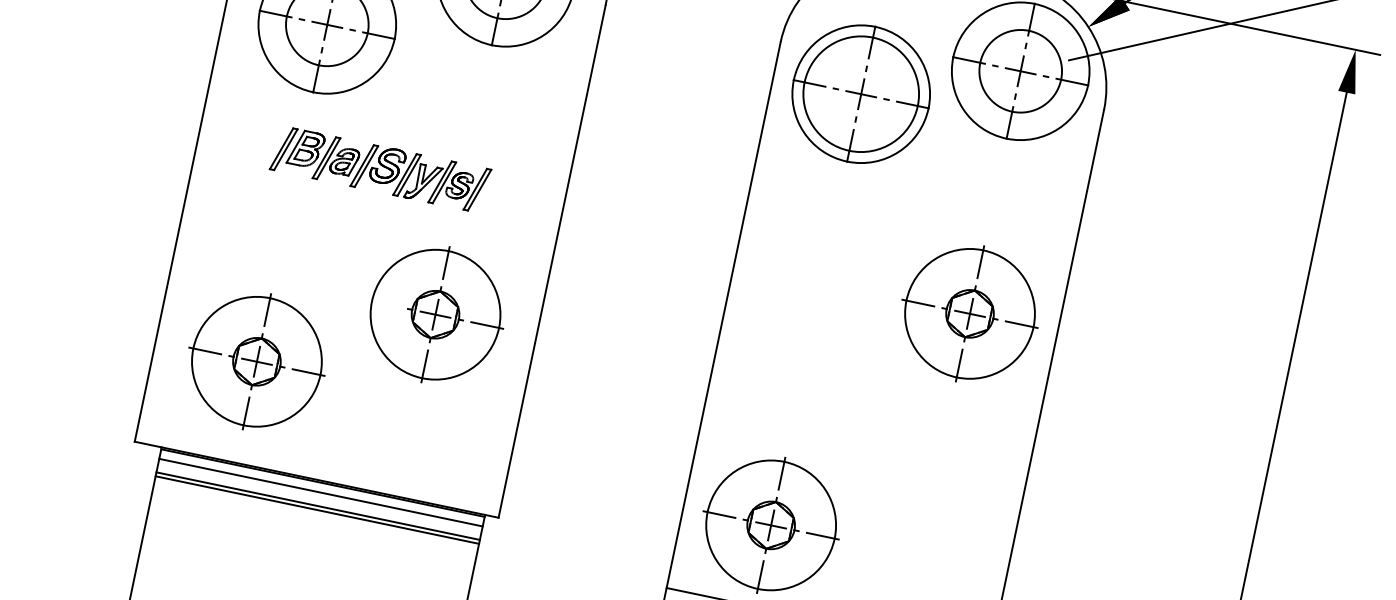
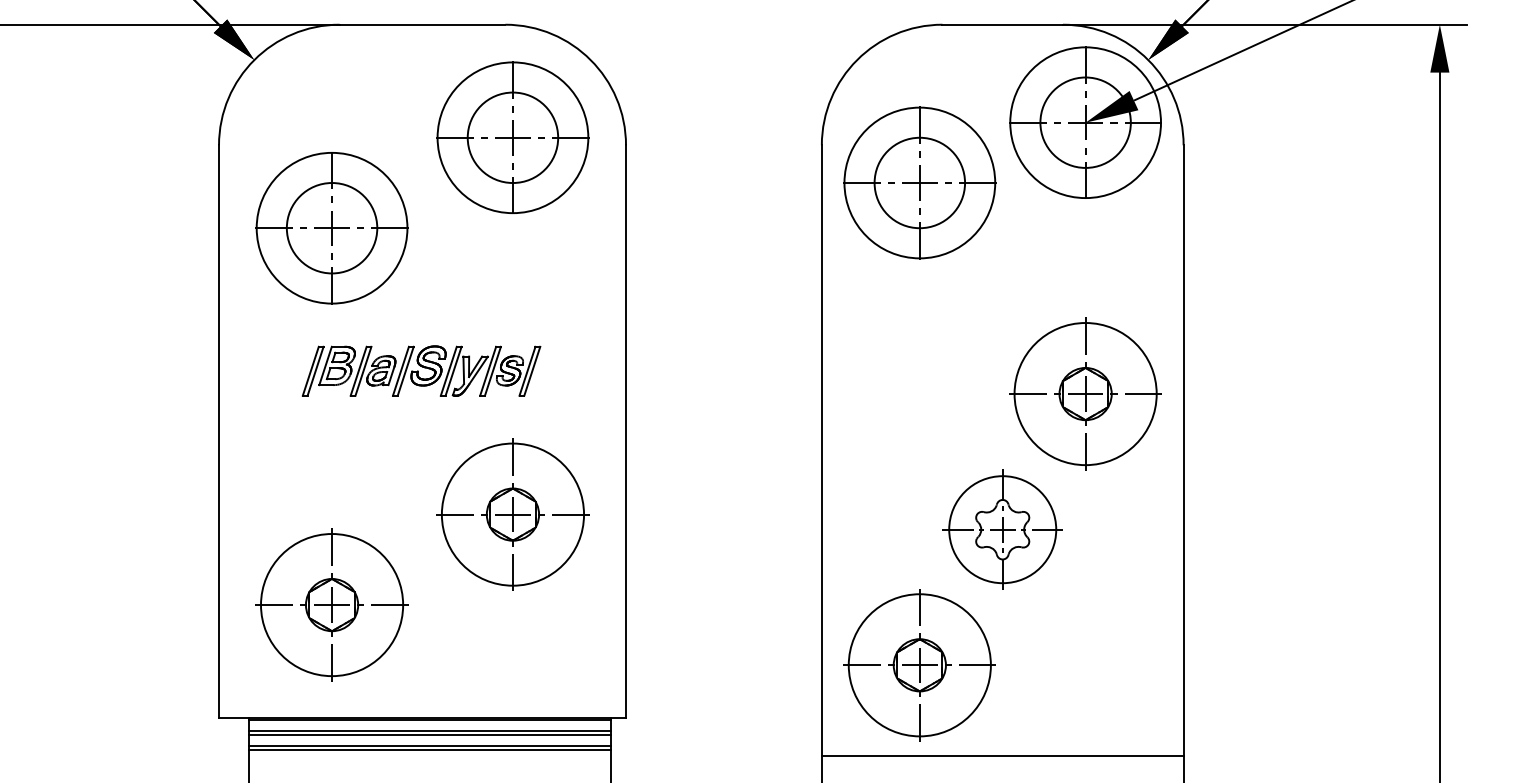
fill: (1046, 61) -> (1111, 106), added
circle: (861, 93) -> (919, 182), size x0.71
line: (381, 303) -> (452, 514), added
part: (870, 419) -> (1002, 529), added
line: (319, 496) -> (429, 735), added

